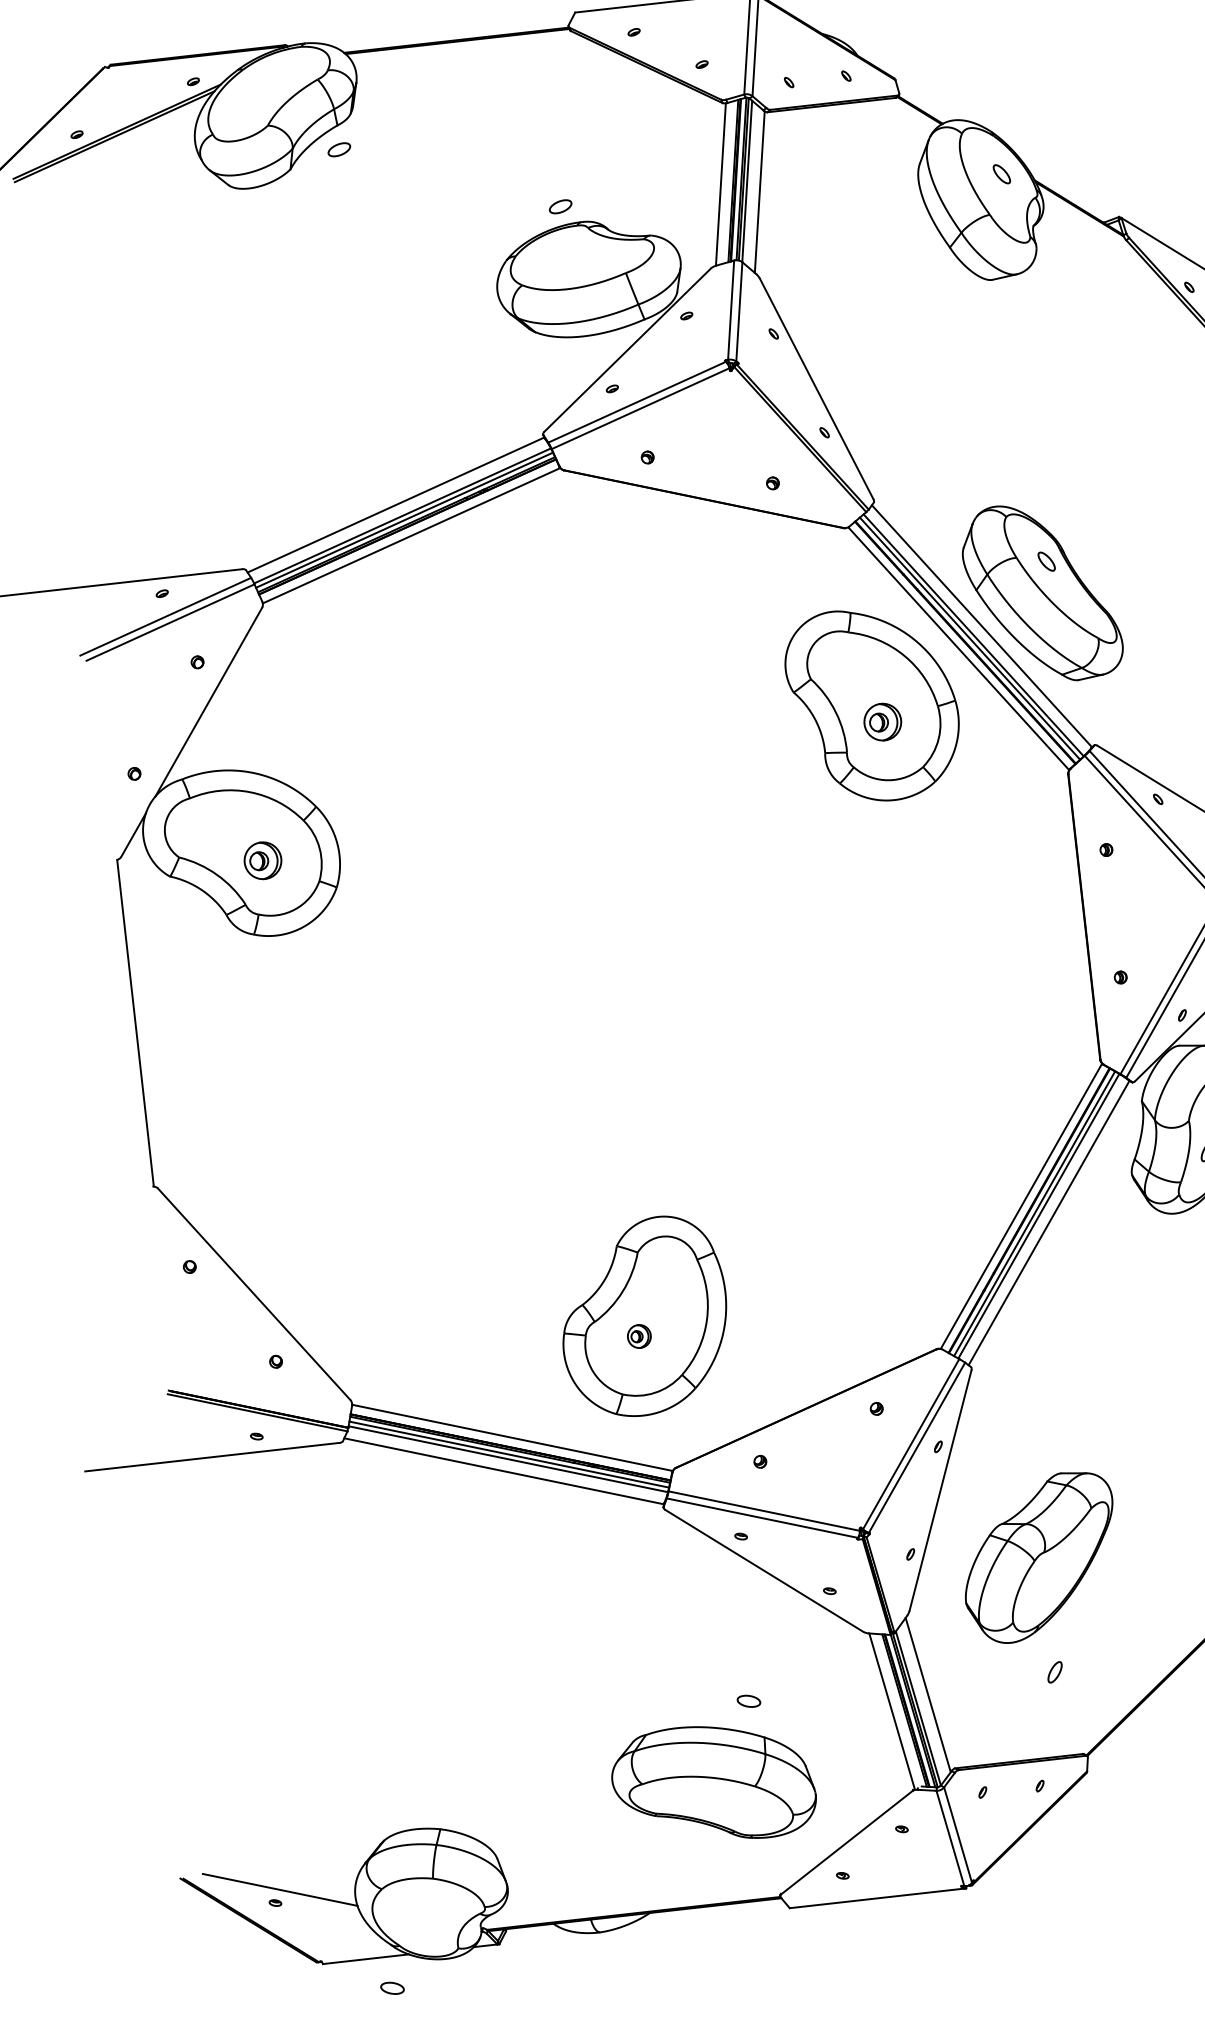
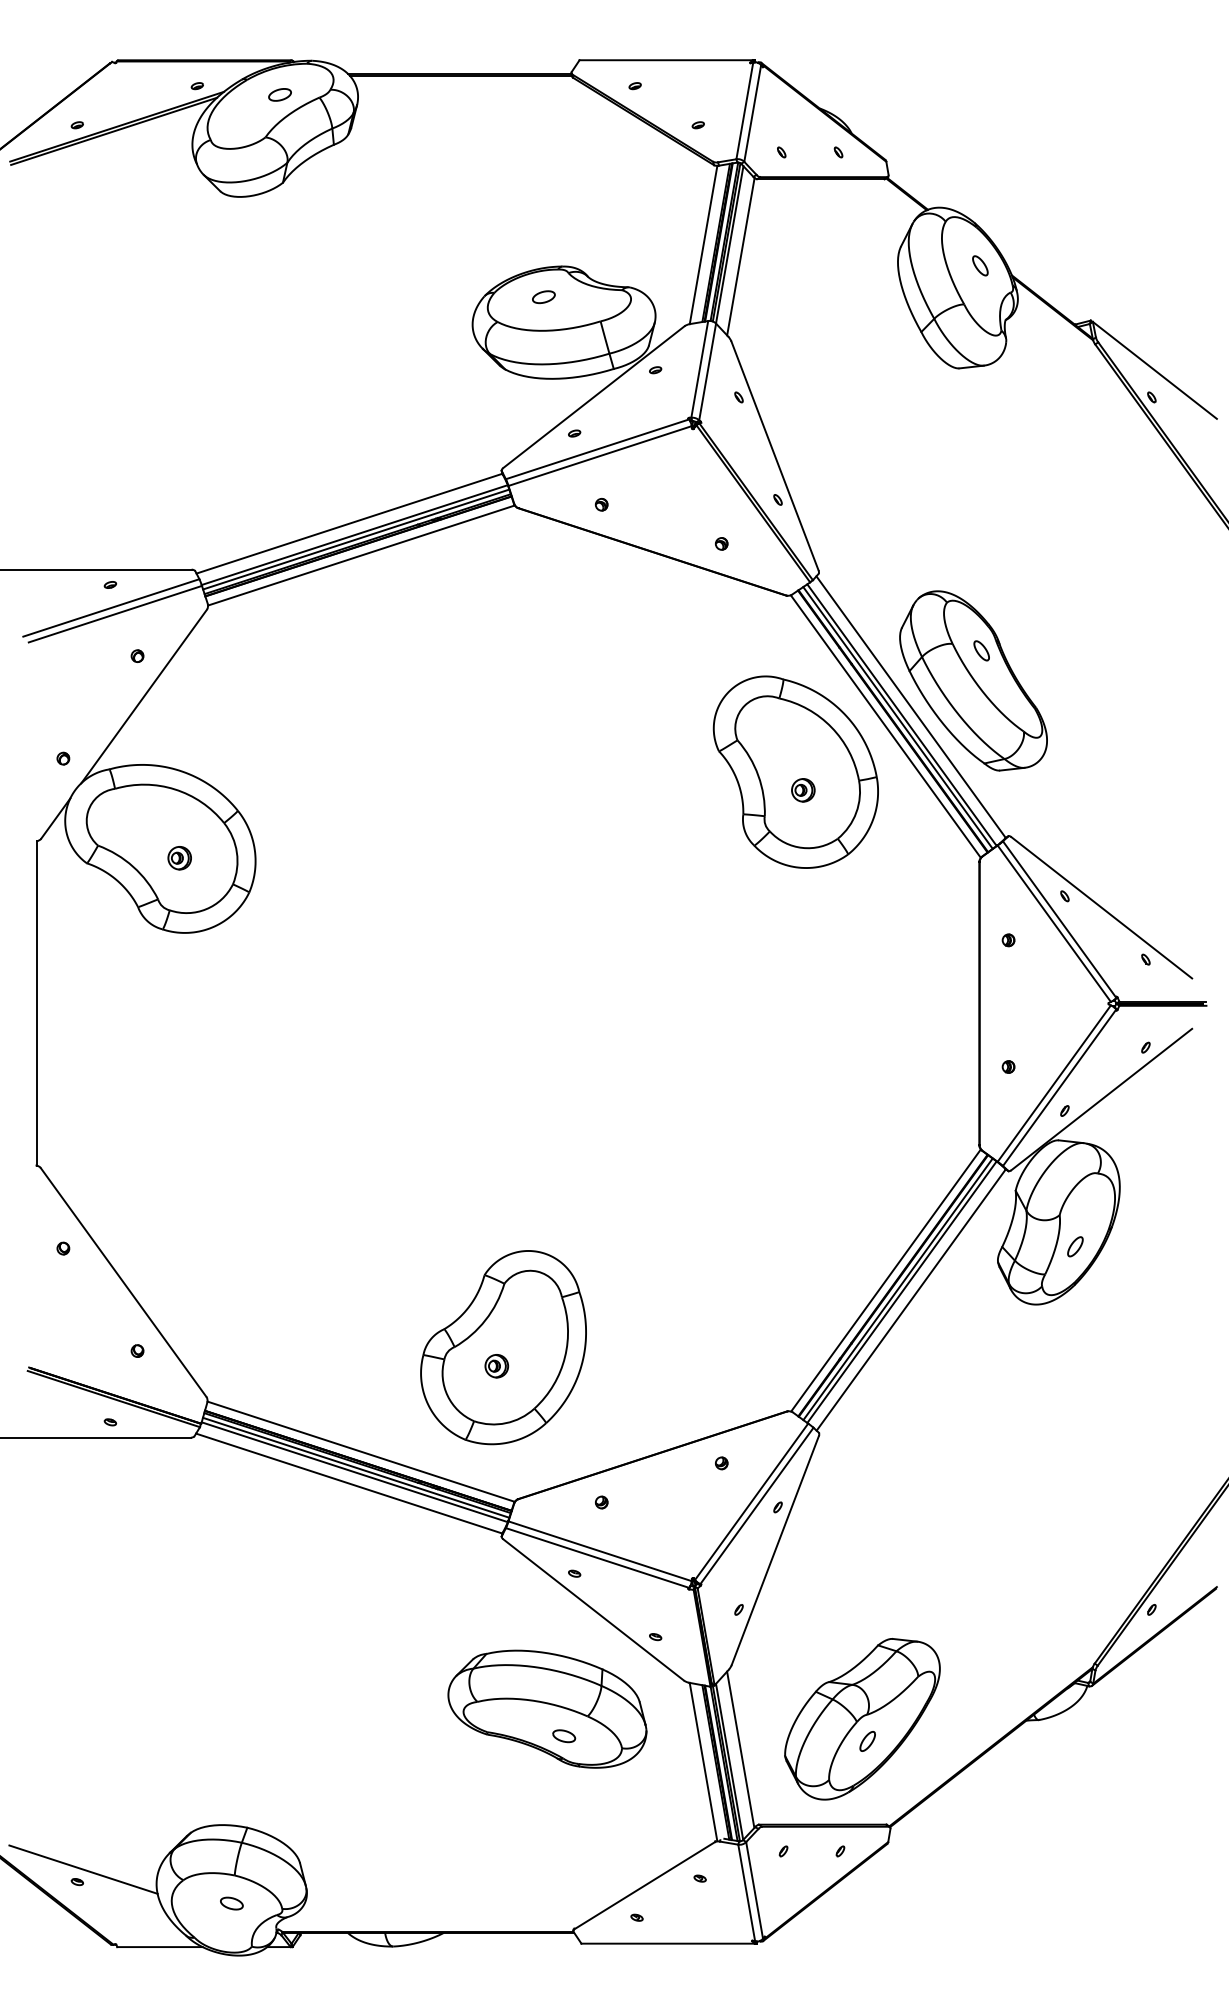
part: (338, 149) -> (279, 94), moved
part: (560, 207) -> (543, 297), moved
part: (883, 722) -> (803, 790), size x0.62
part: (262, 861) -> (179, 858), size x0.62
part: (1039, 1557) -> (862, 1719), moved
part: (713, 1783) -> (547, 1708), moved
part: (392, 1988) -> (231, 1903), moved

